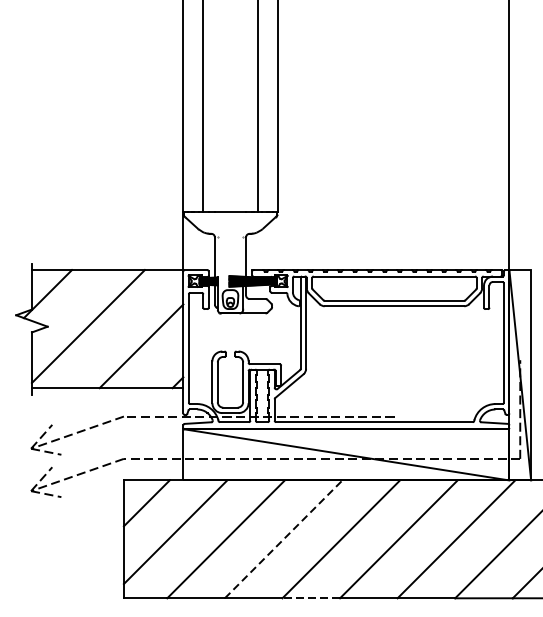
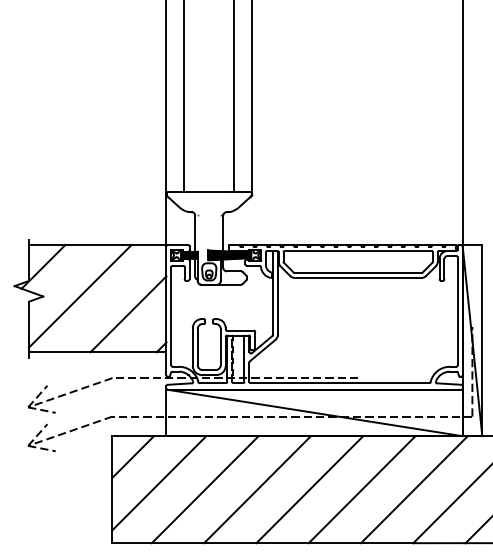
line: (283, 539) -> (257, 489), dashed -> solid
line: (311, 598) -> (282, 543), dashed -> solid

